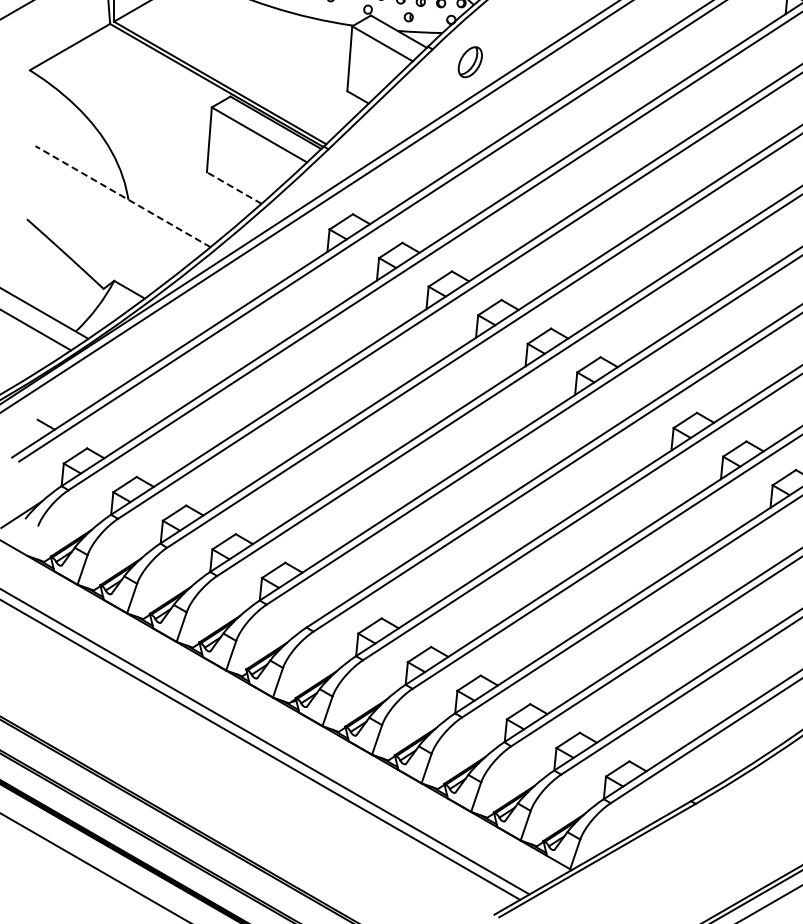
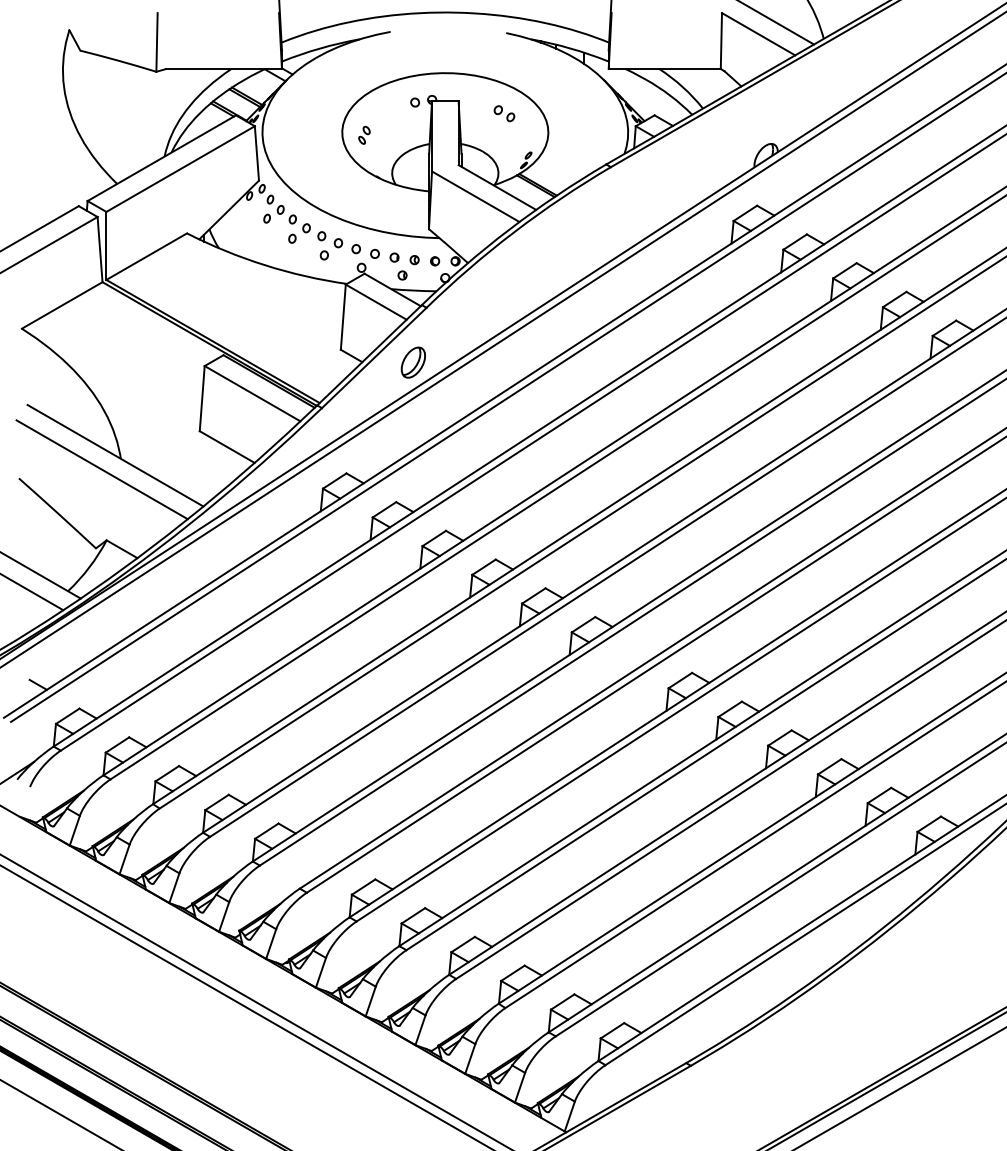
part: (469, 62) -> (412, 362), moved
line: (234, 188) -> (227, 447), dashed -> solid
line: (123, 196) -> (115, 455), dashed -> solid
line: (109, 210) -> (101, 469), added

